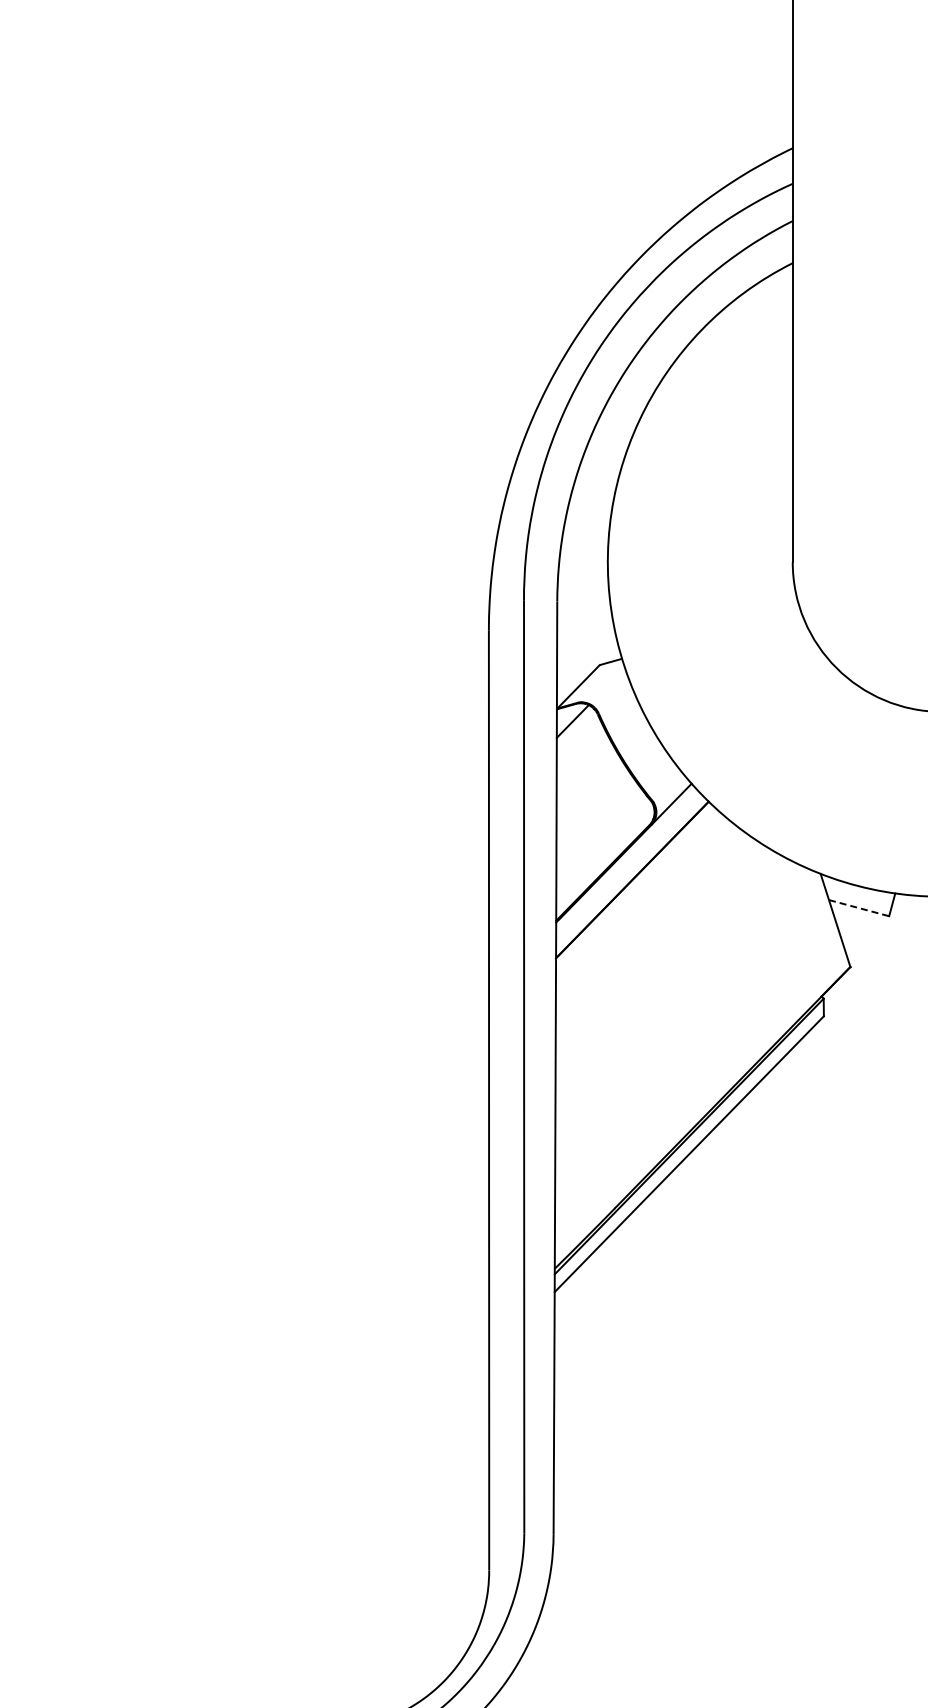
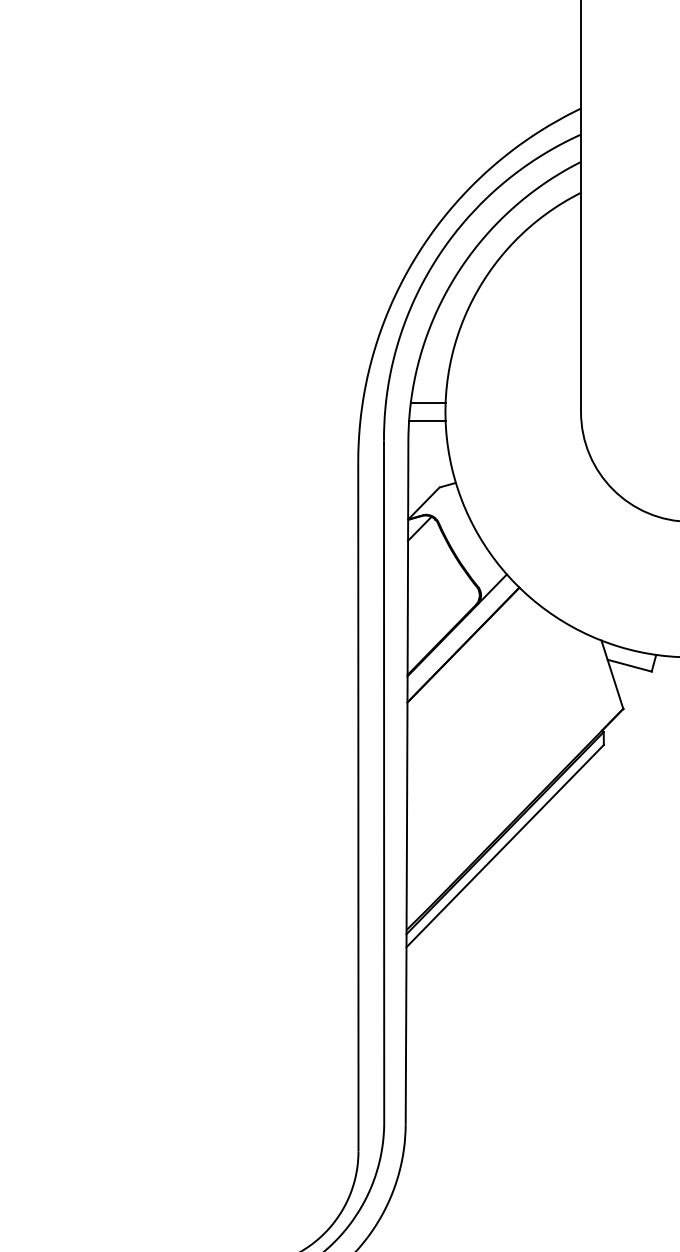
line: (584, 550) -> (428, 403), added
line: (583, 574) -> (427, 421), added
line: (859, 908) -> (629, 665), dashed -> solid

